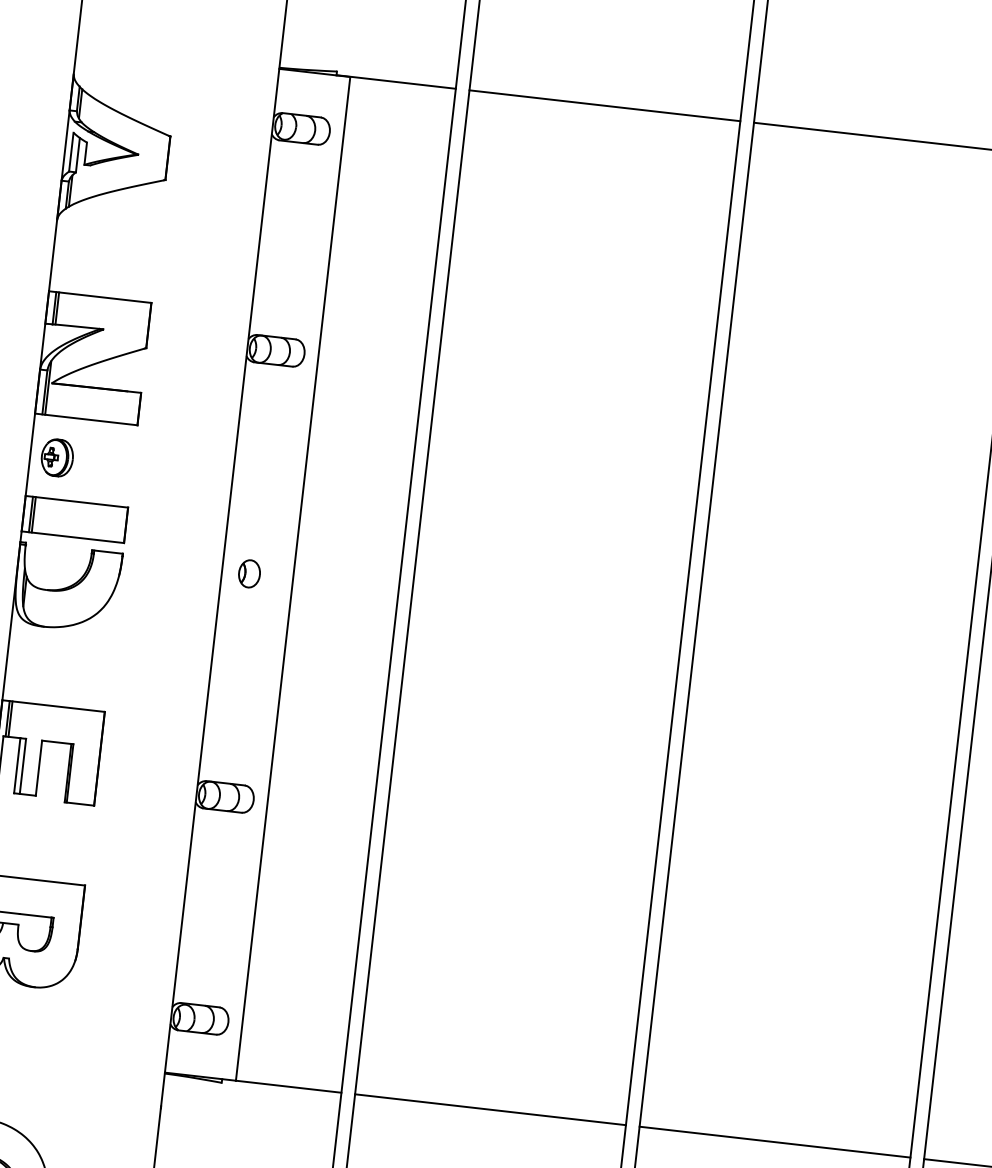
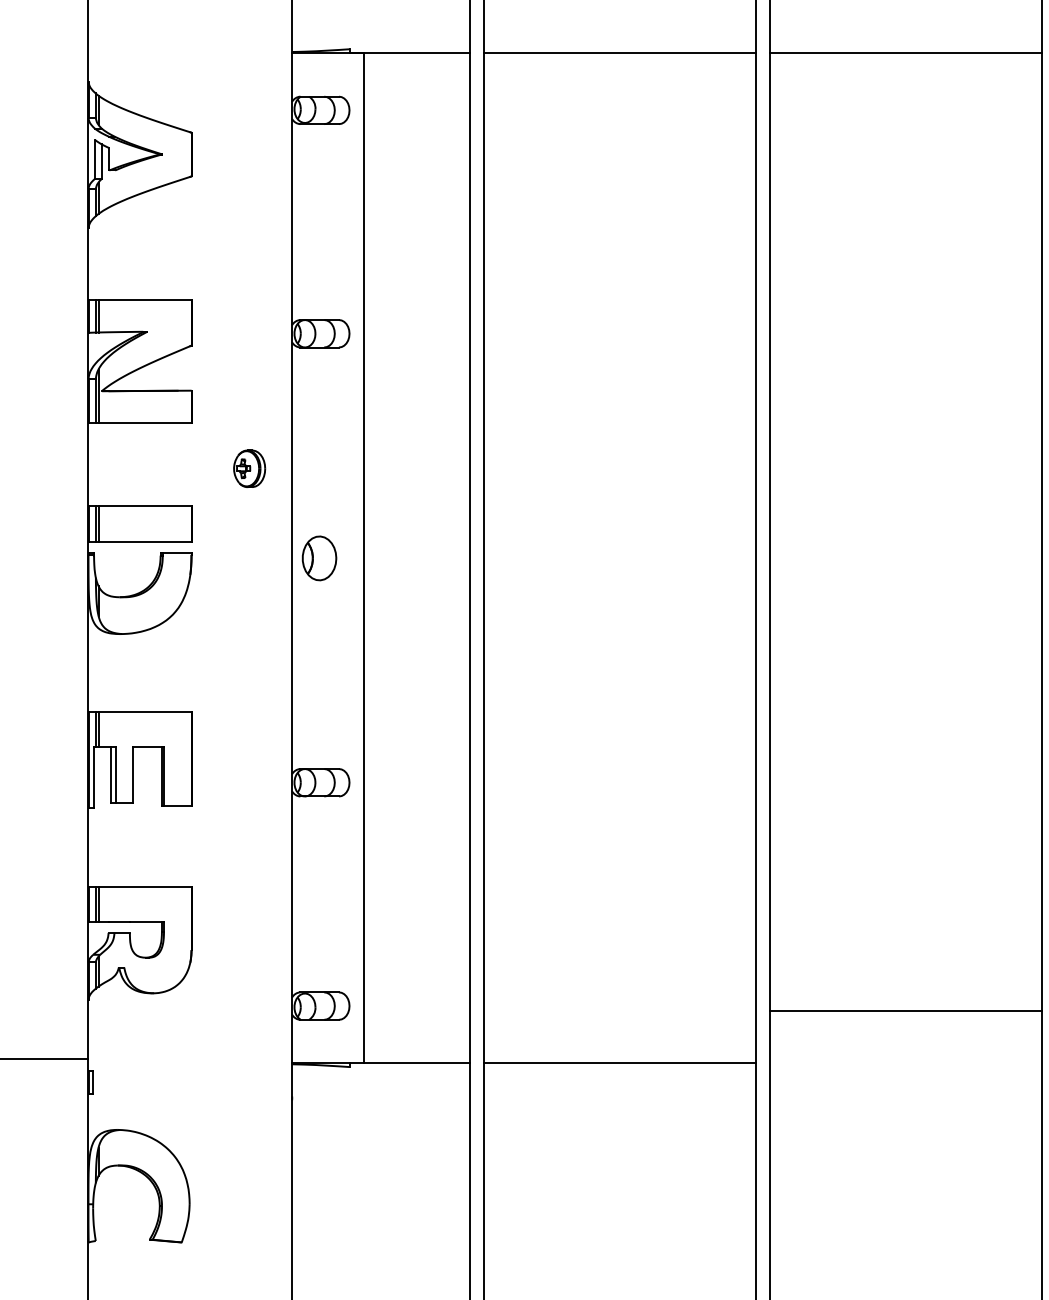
part: (57, 457) -> (249, 468), moved
part: (249, 573) -> (319, 557), size x1.6
line: (774, 1142) -> (905, 1011), moved

